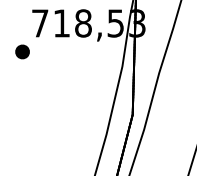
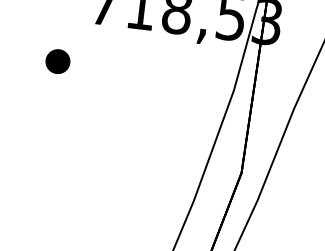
part: (22, 51) -> (57, 60), moved

